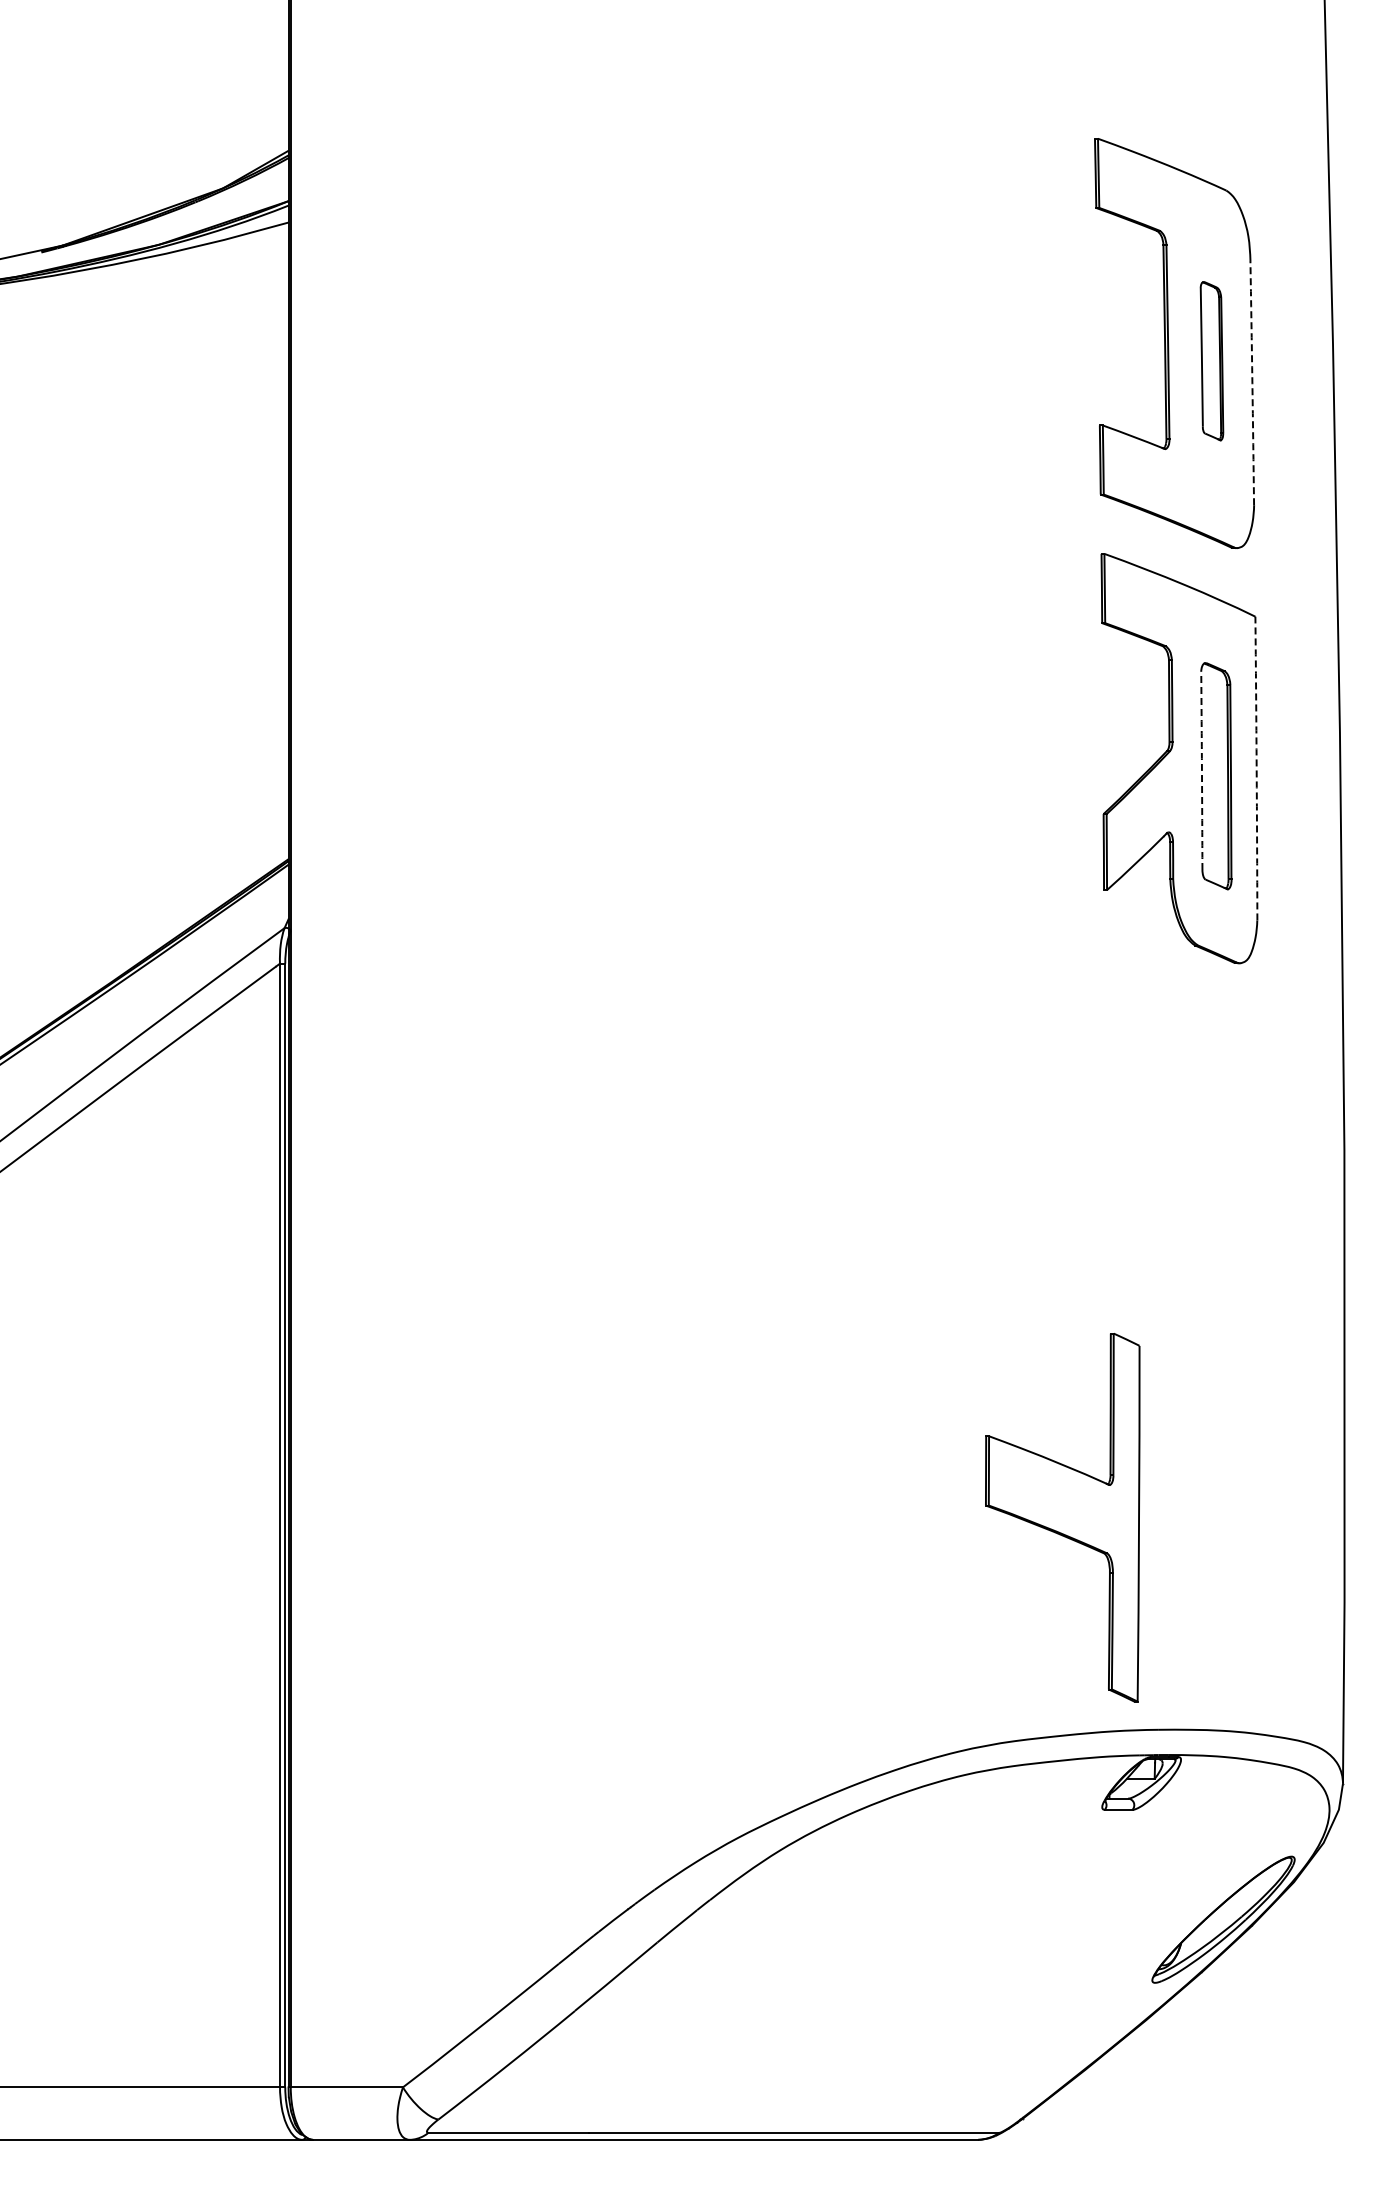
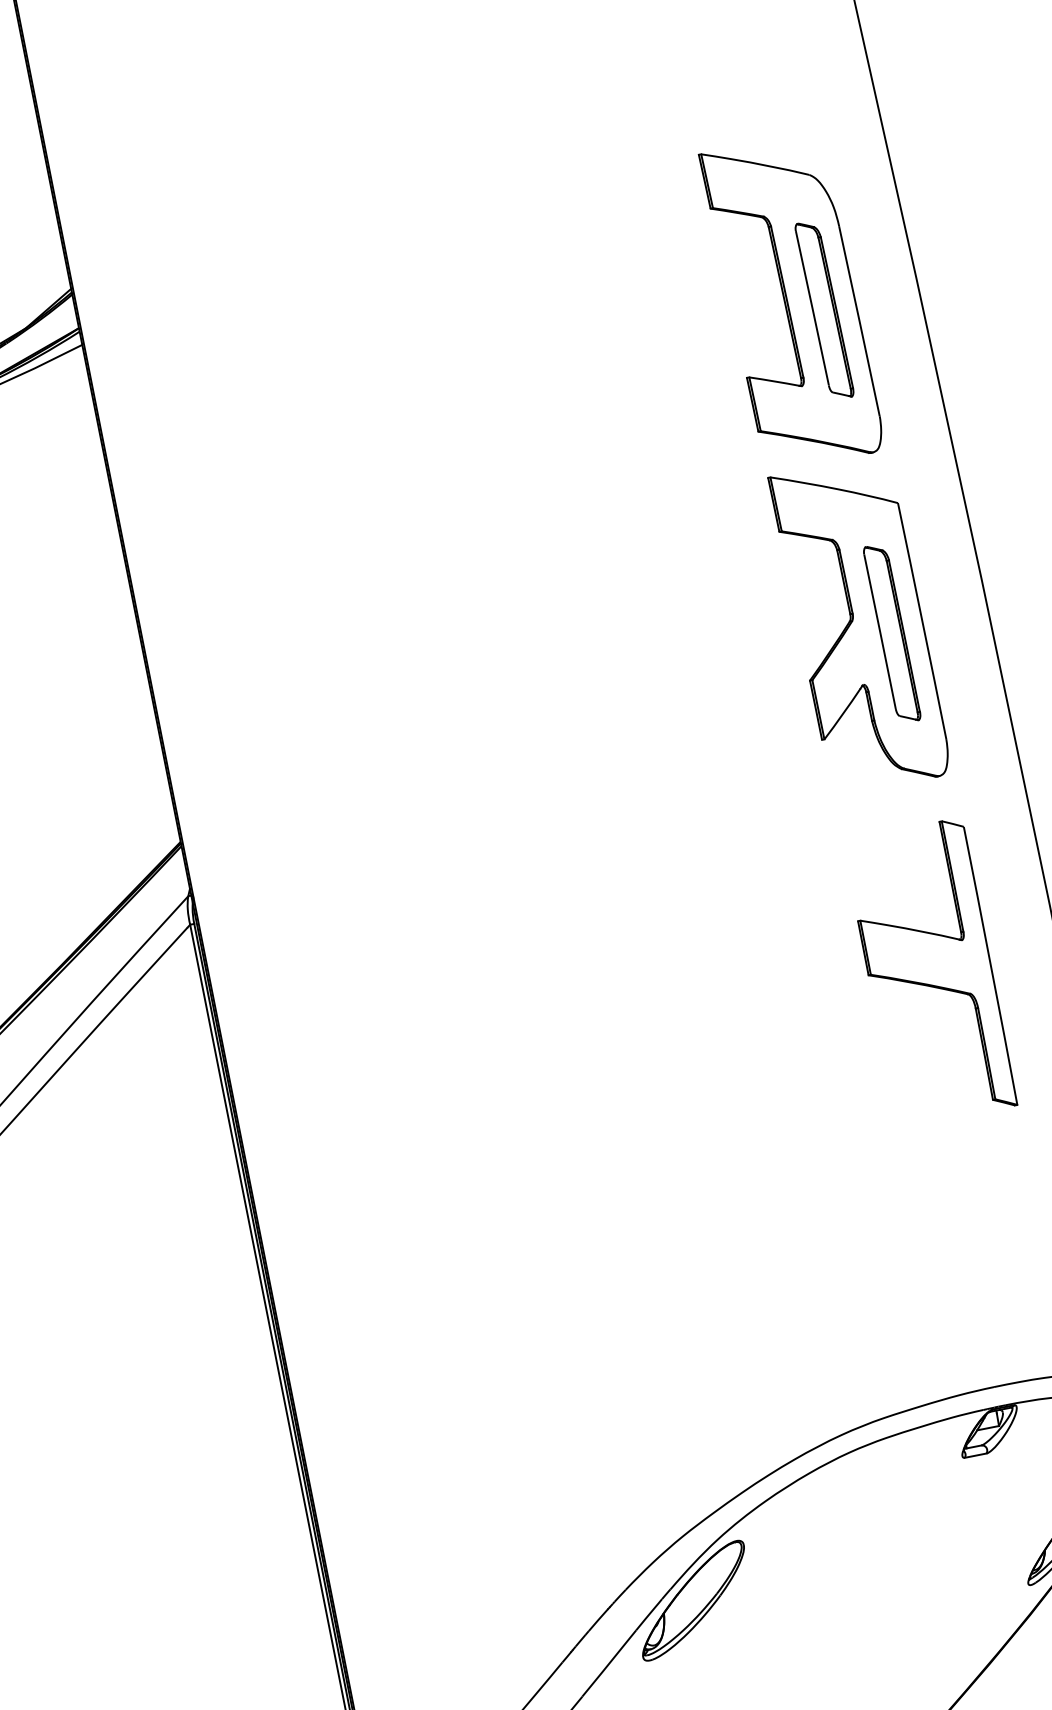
part: (1211, 361) -> (824, 310), size x1.43
arc: (1252, 383) -> (859, 321), dashed -> solid
arc: (1256, 768) -> (922, 621), dashed -> solid
arc: (1201, 770) -> (879, 631), dashed -> solid
part: (1062, 1517) -> (930, 972), moved
part: (734, 1919) -> (692, 1600), added

